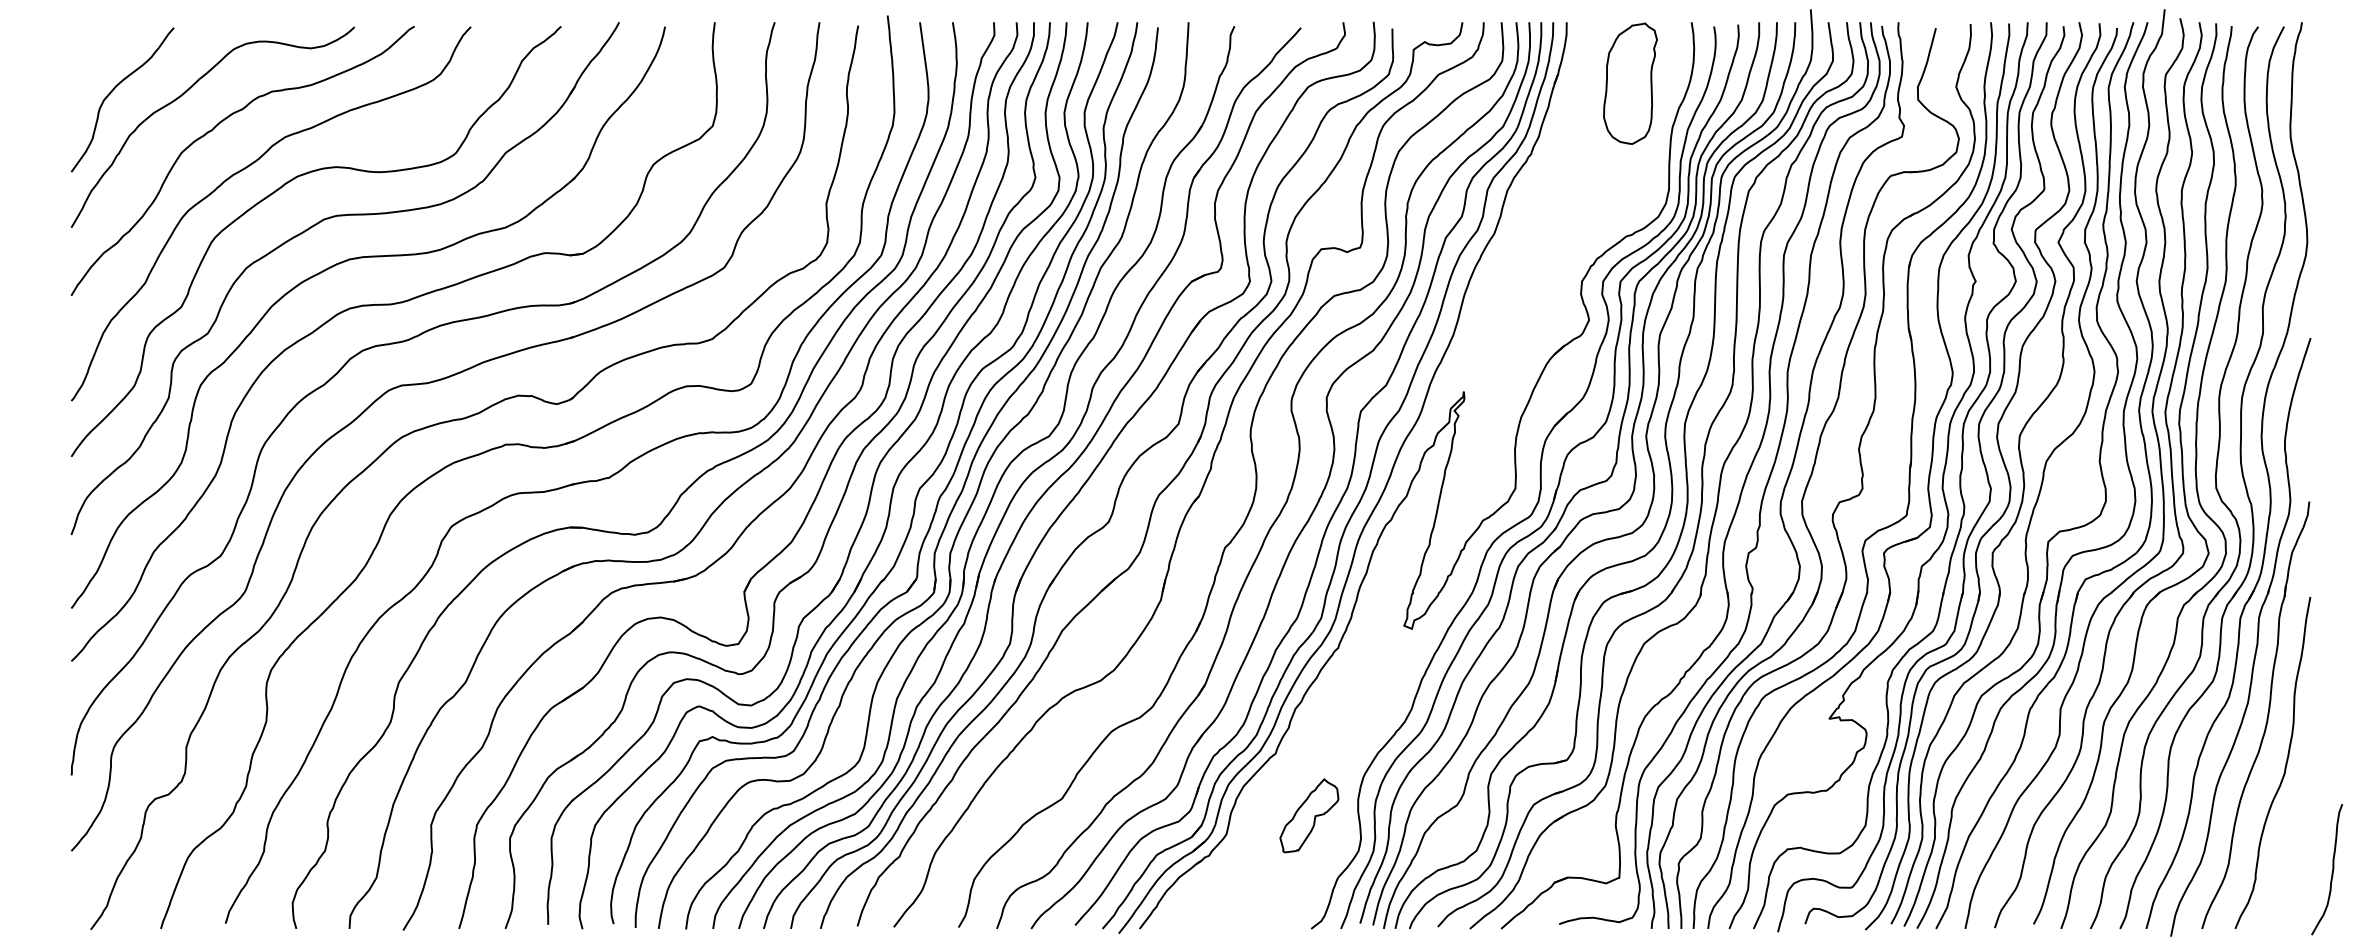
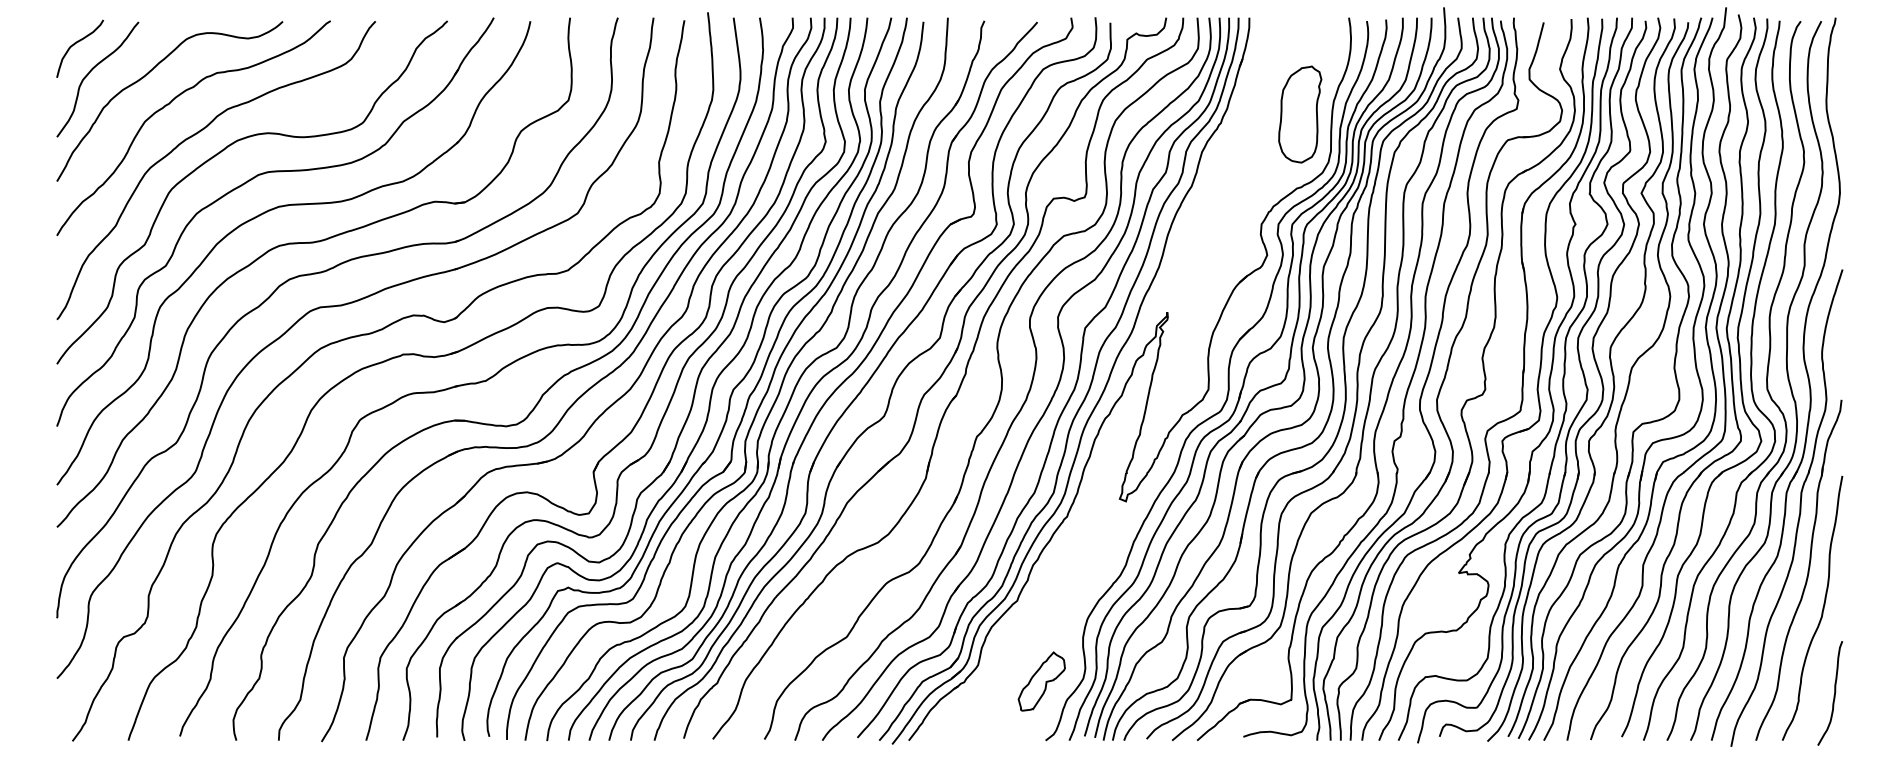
curve: (96, 54) -> (77, 43), added
part: (1630, 83) -> (1300, 114), moved
part: (1309, 815) -> (1041, 681), moved
curve: (2332, 869) -> (1834, 693), moved

